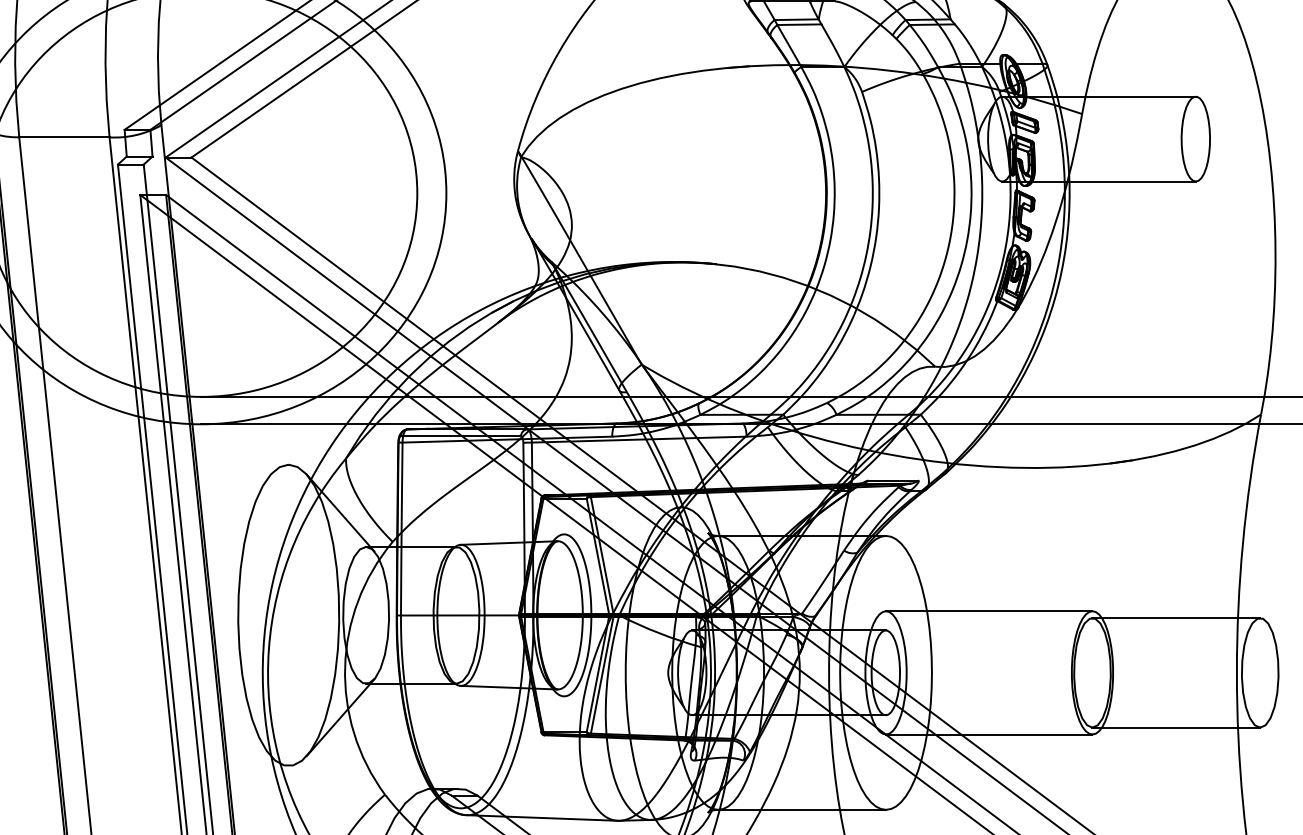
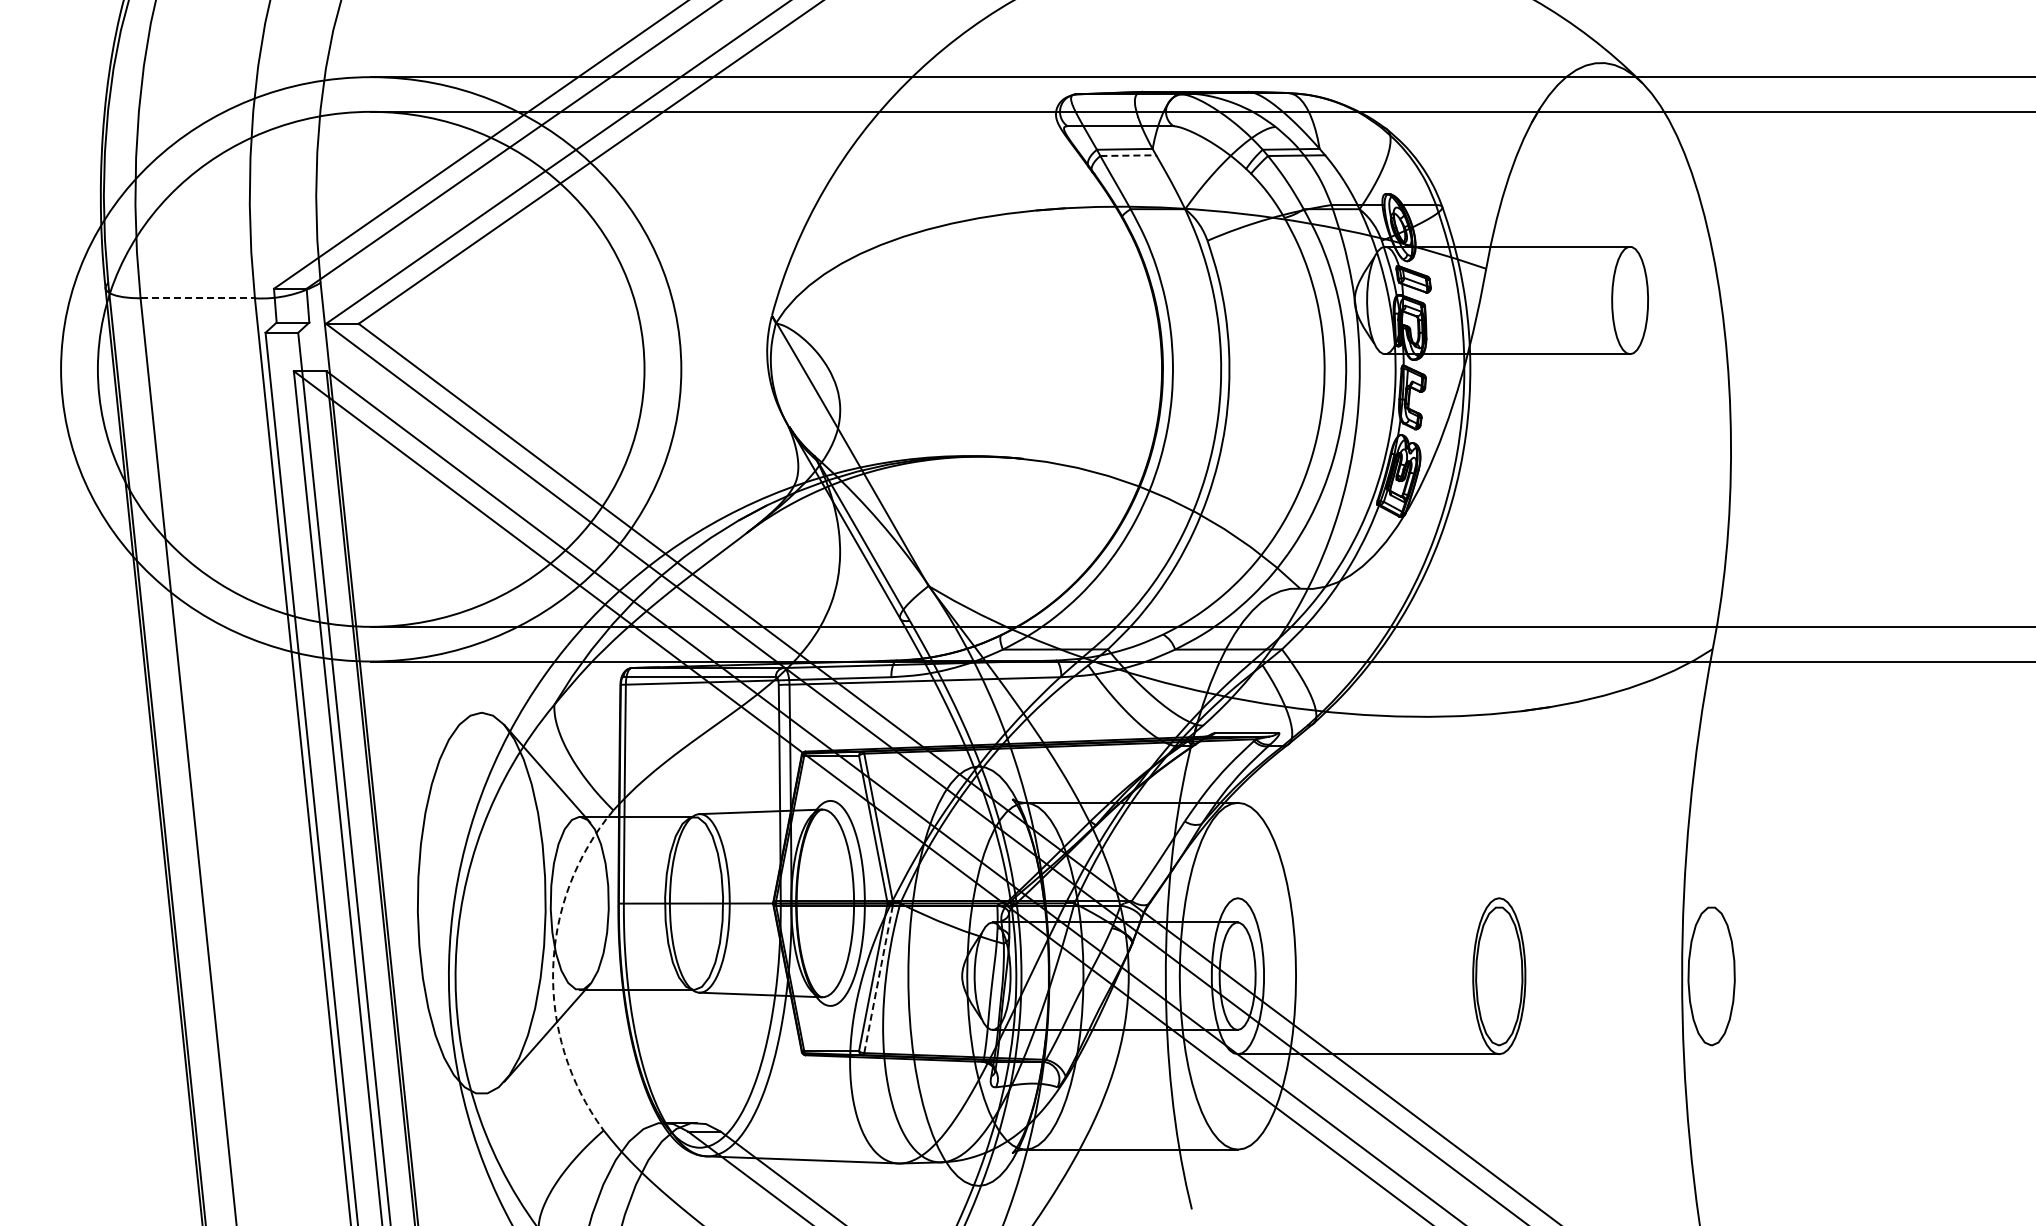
line: (799, 24) -> (1128, 155), solid -> dashed
line: (64, 137) -> (198, 298), solid -> dashed
line: (989, 611) -> (1368, 898), removed
line: (1176, 617) -> (1605, 906), removed
arc: (345, 666) -> (553, 968), solid -> dashed
line: (602, 674) -> (878, 978), solid -> dashed
line: (1176, 727) -> (1605, 1045), removed

